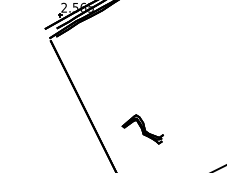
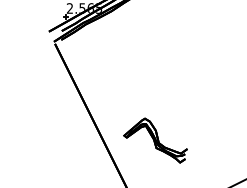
part: (142, 129) -> (155, 140), size x1.43

